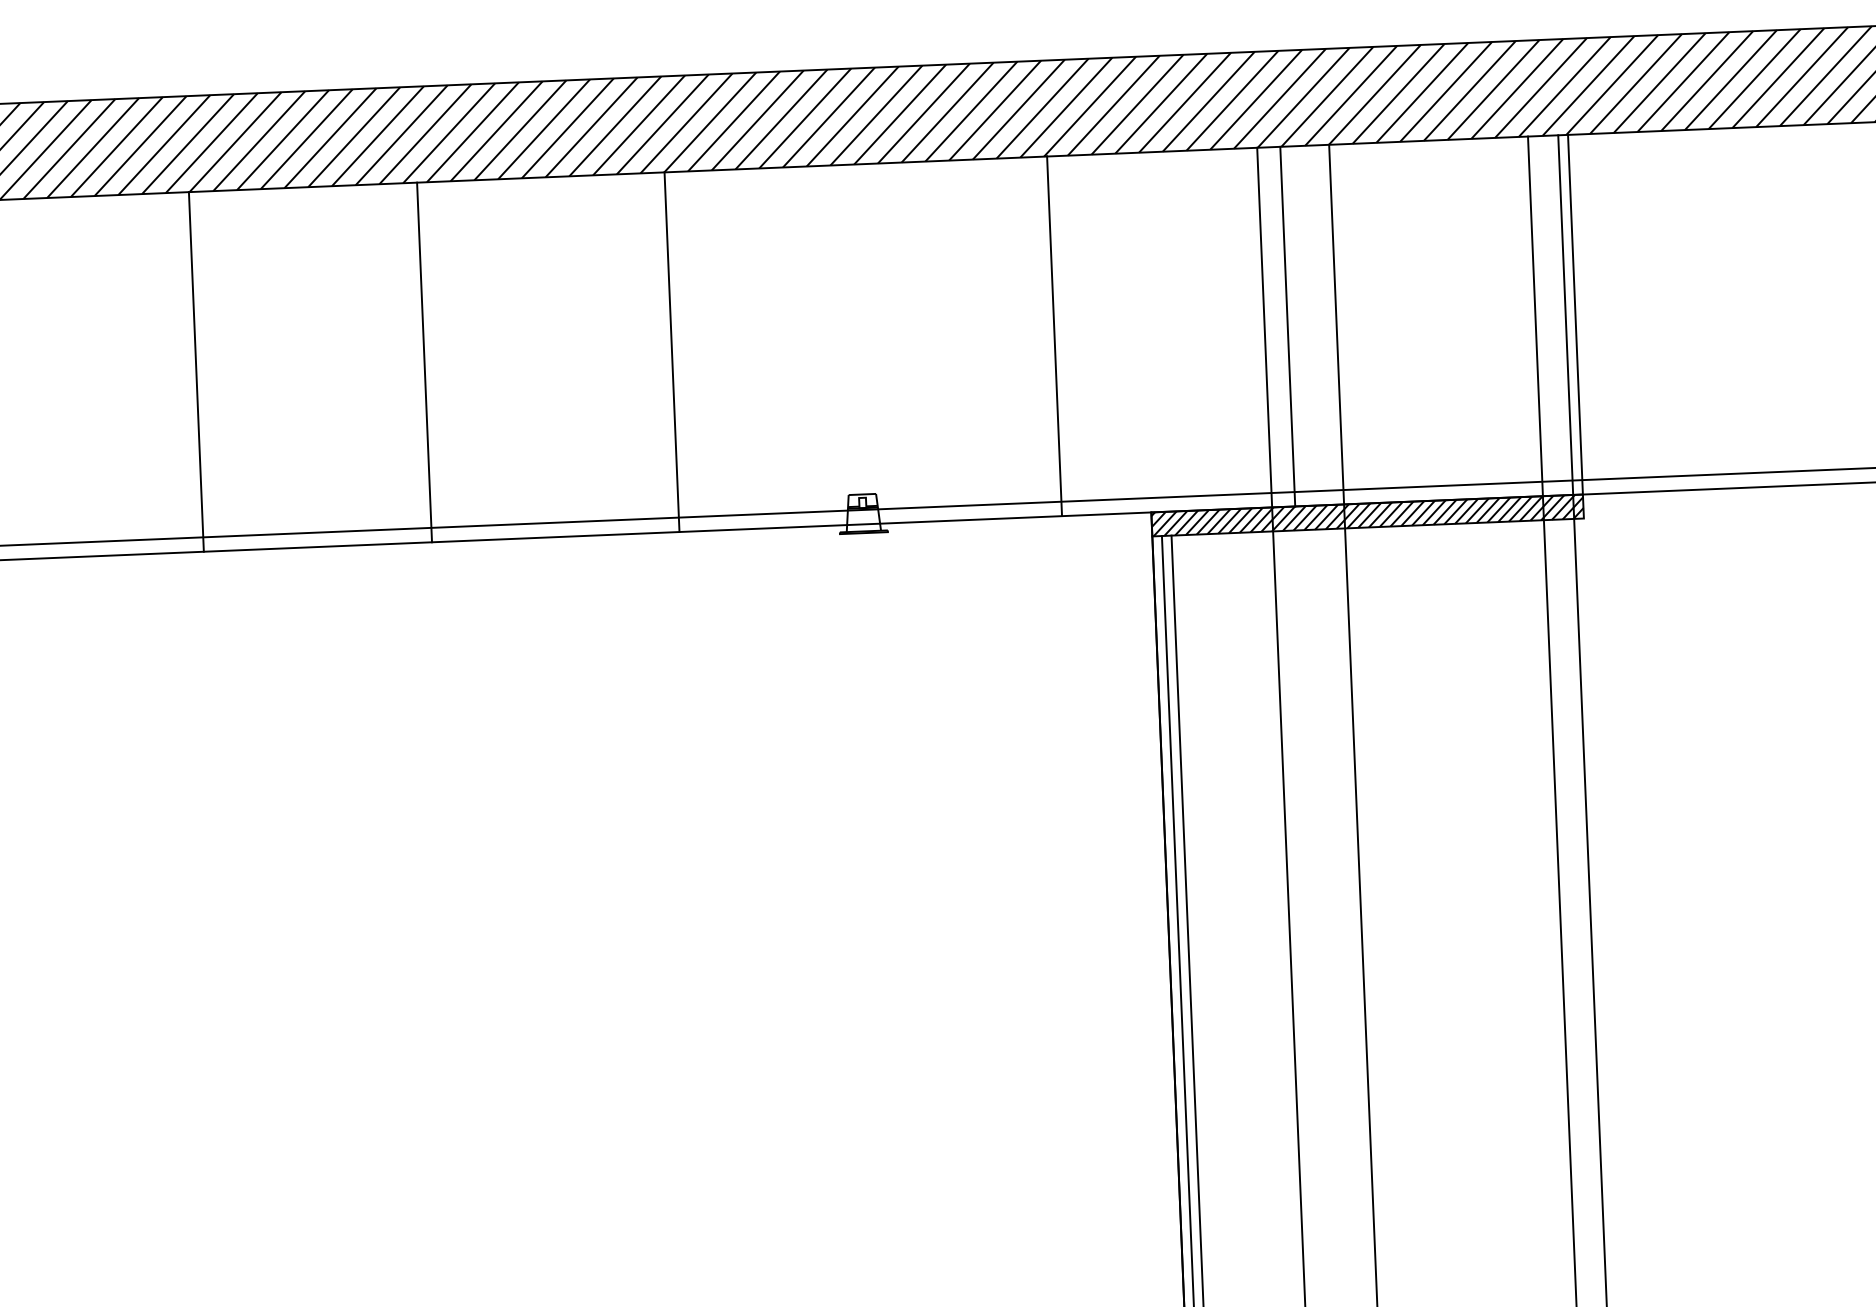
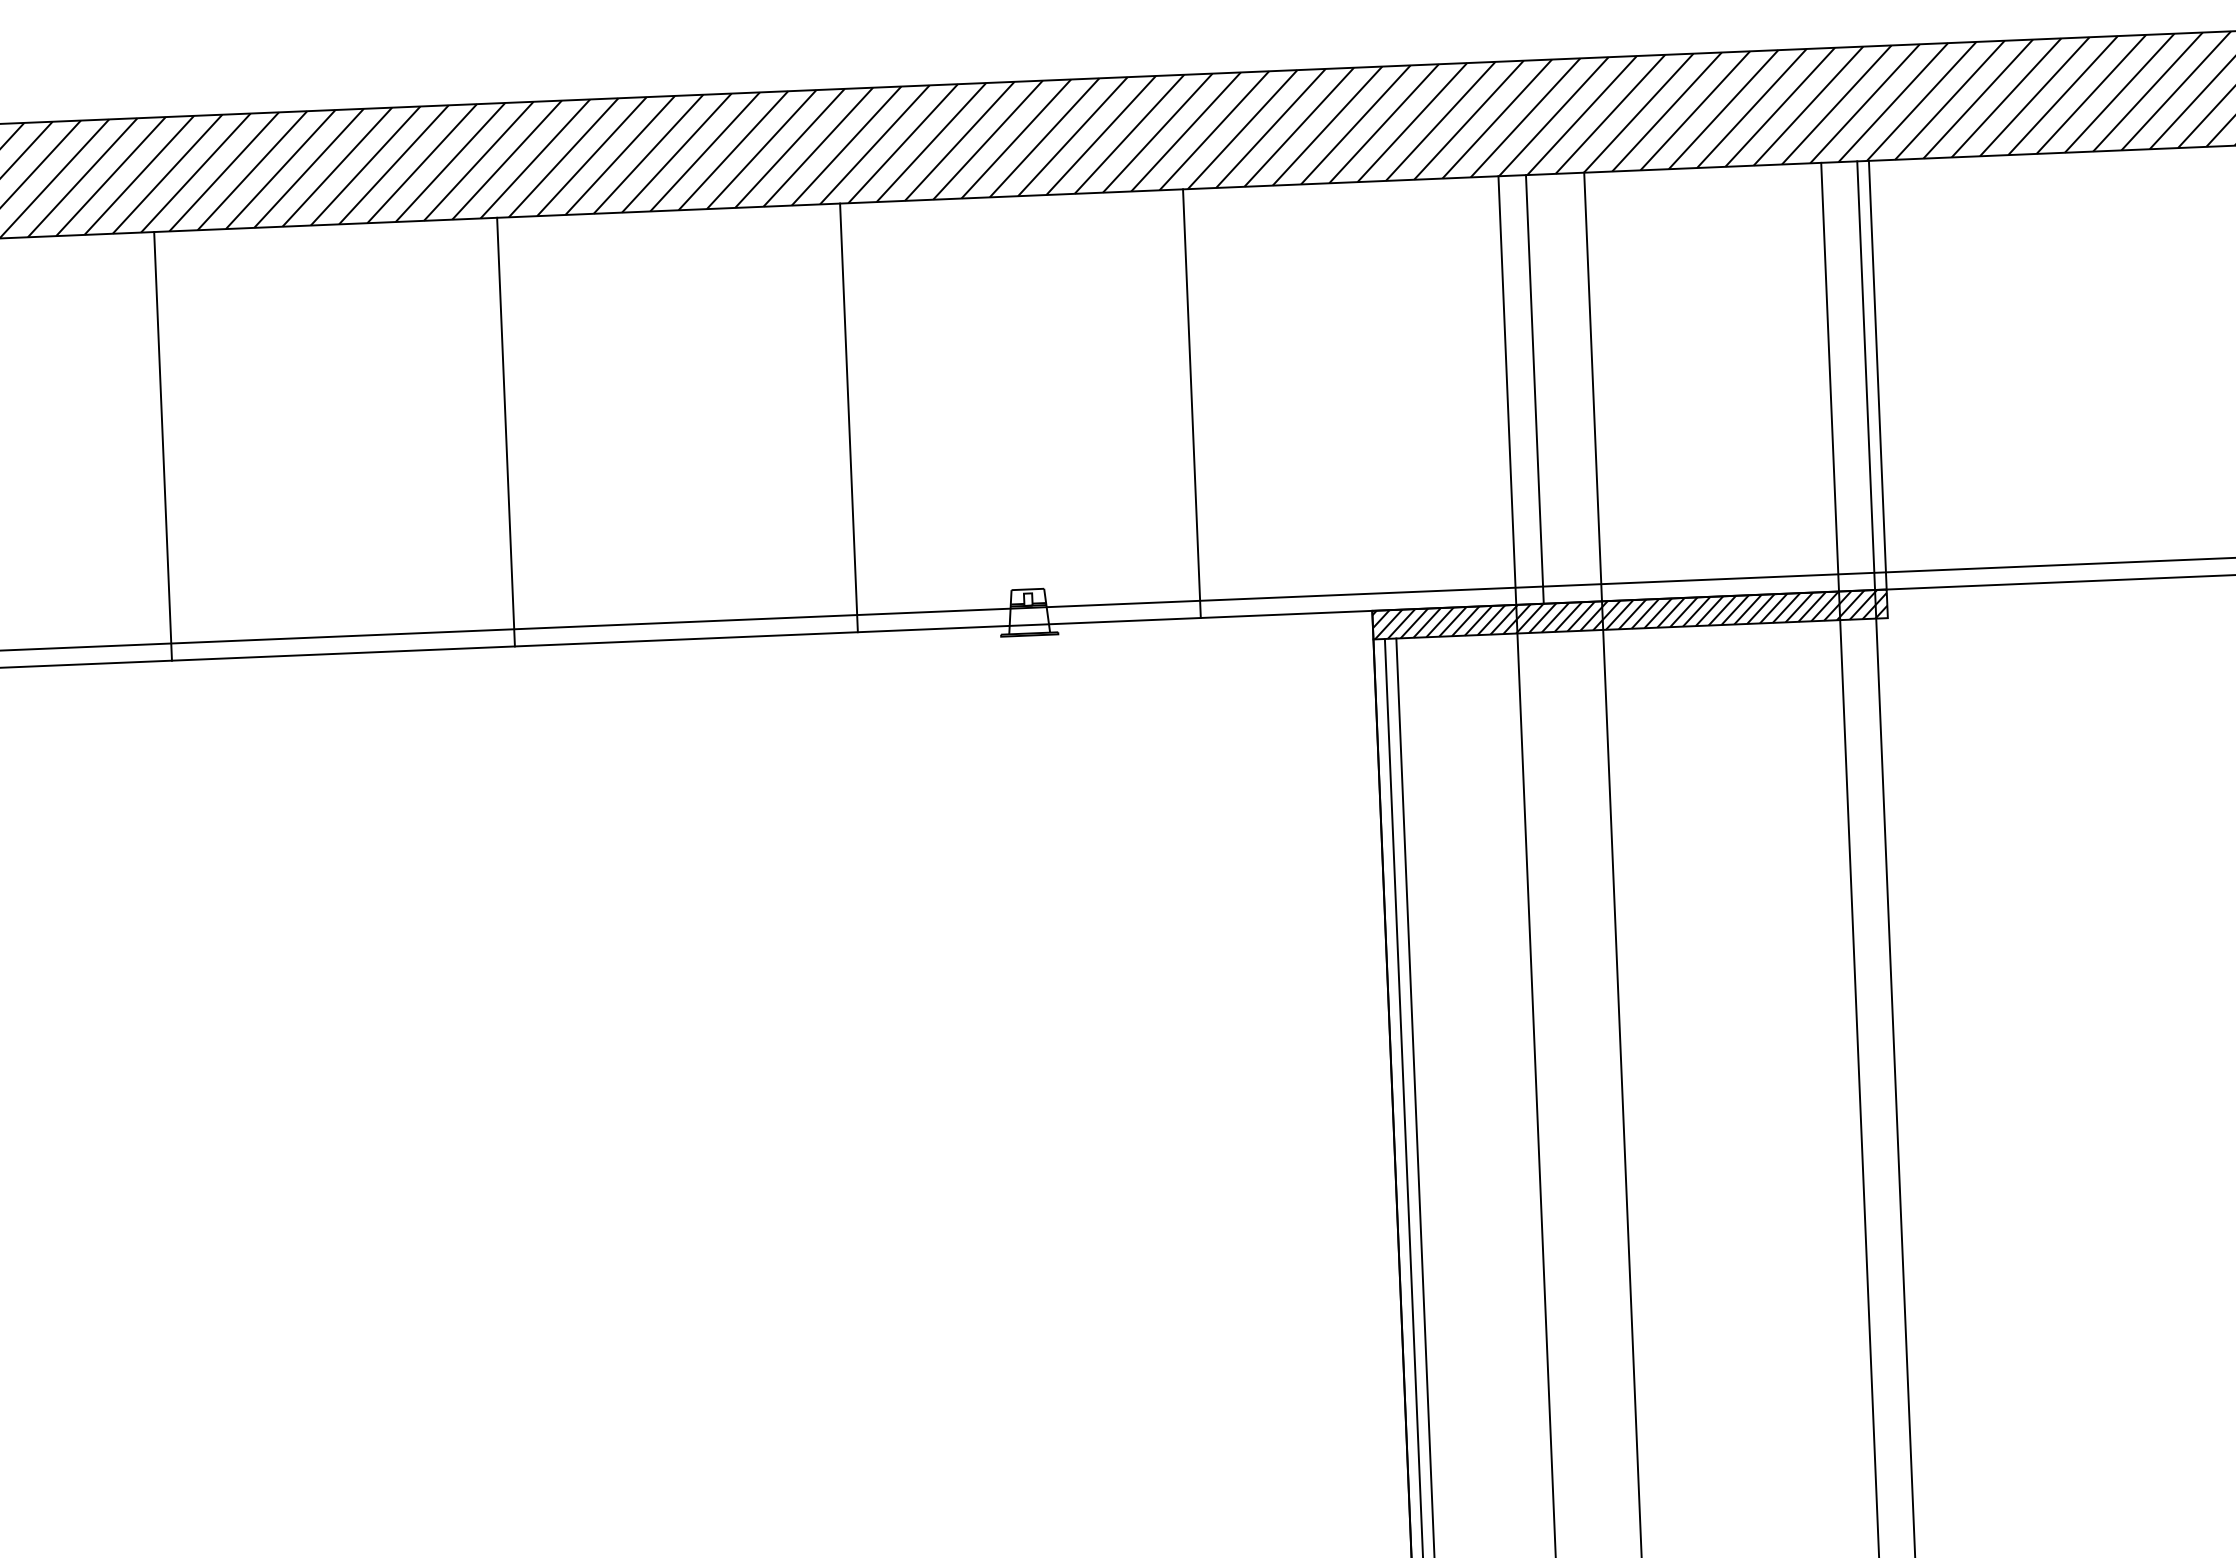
line: (1054, 335) -> (1191, 403), moved
line: (671, 351) -> (848, 417), moved
line: (195, 372) -> (162, 446), moved

